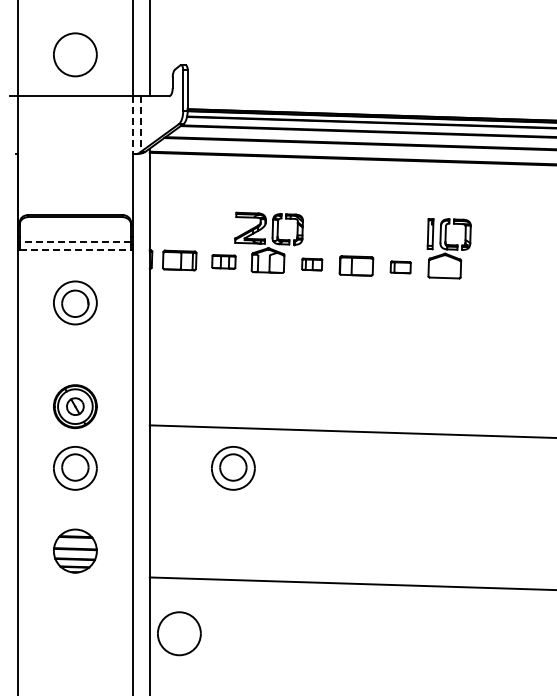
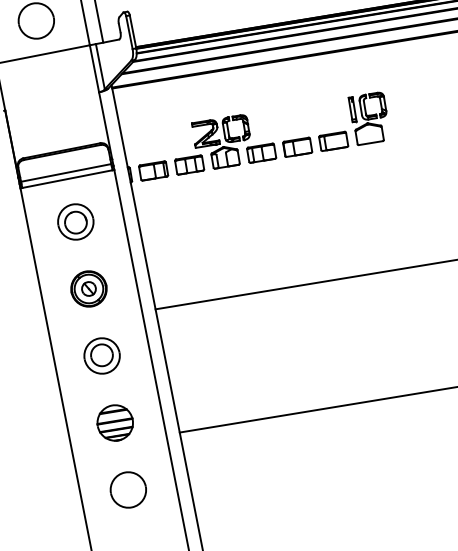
line: (140, 124) -> (100, 67), dashed -> solid
line: (133, 125) -> (94, 68), dashed -> solid
line: (75, 242) -> (66, 172), dashed -> solid
line: (75, 250) -> (67, 179), dashed -> solid
part: (223, 261) -> (189, 164), size x1.43
part: (311, 264) -> (261, 153), size x1.67
part: (400, 267) -> (333, 141), size x1.67
part: (75, 406) -> (89, 288), moved
part: (233, 468) -> (230, 330), removed
part: (179, 633) -> (128, 489), moved

